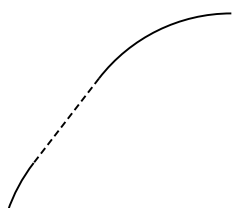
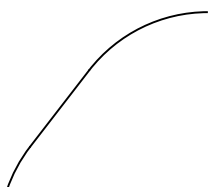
line: (66, 121) -> (59, 109), dashed -> solid

